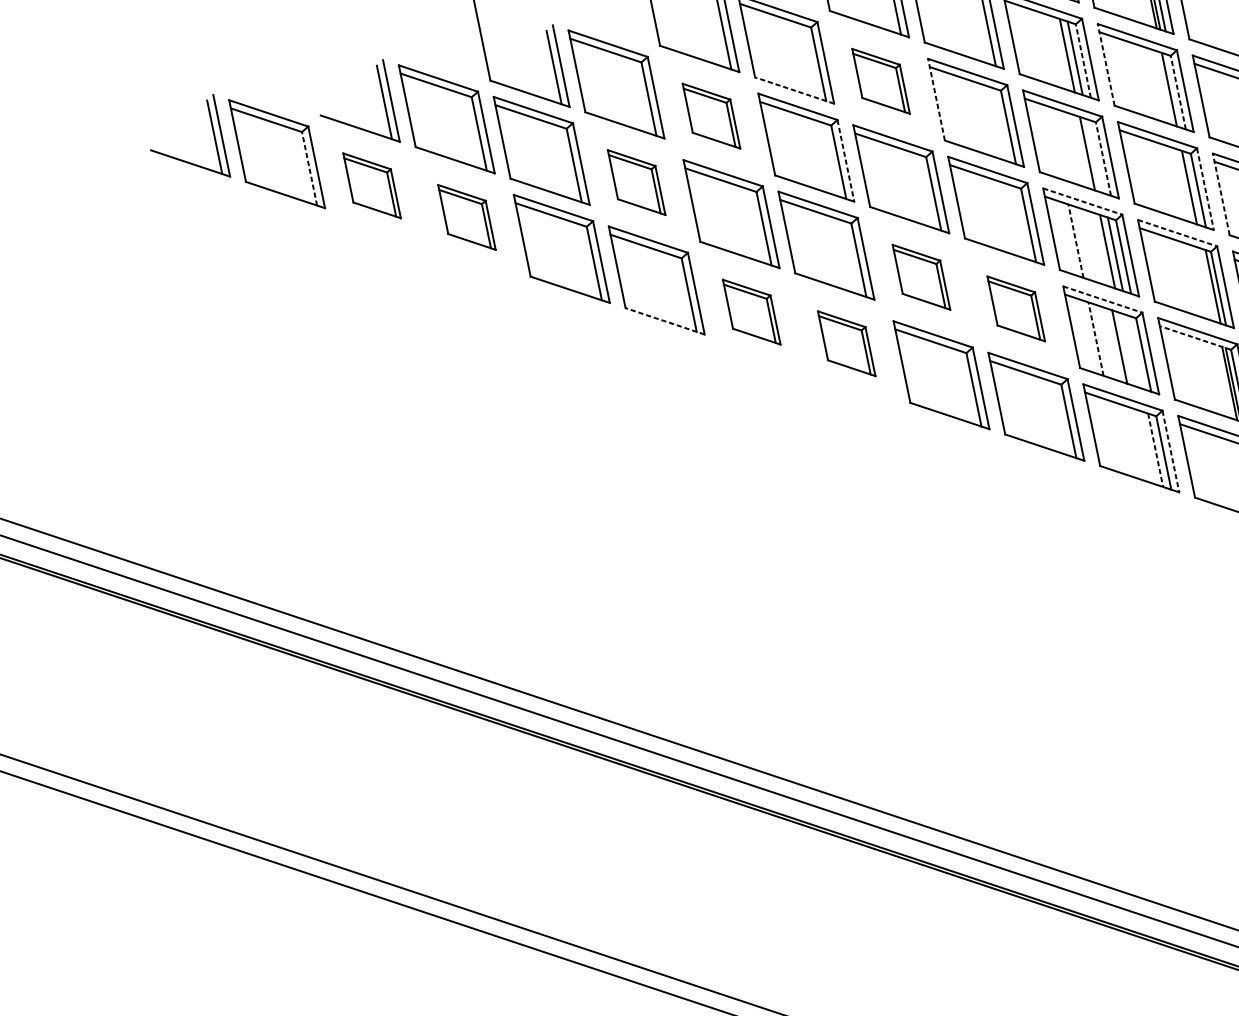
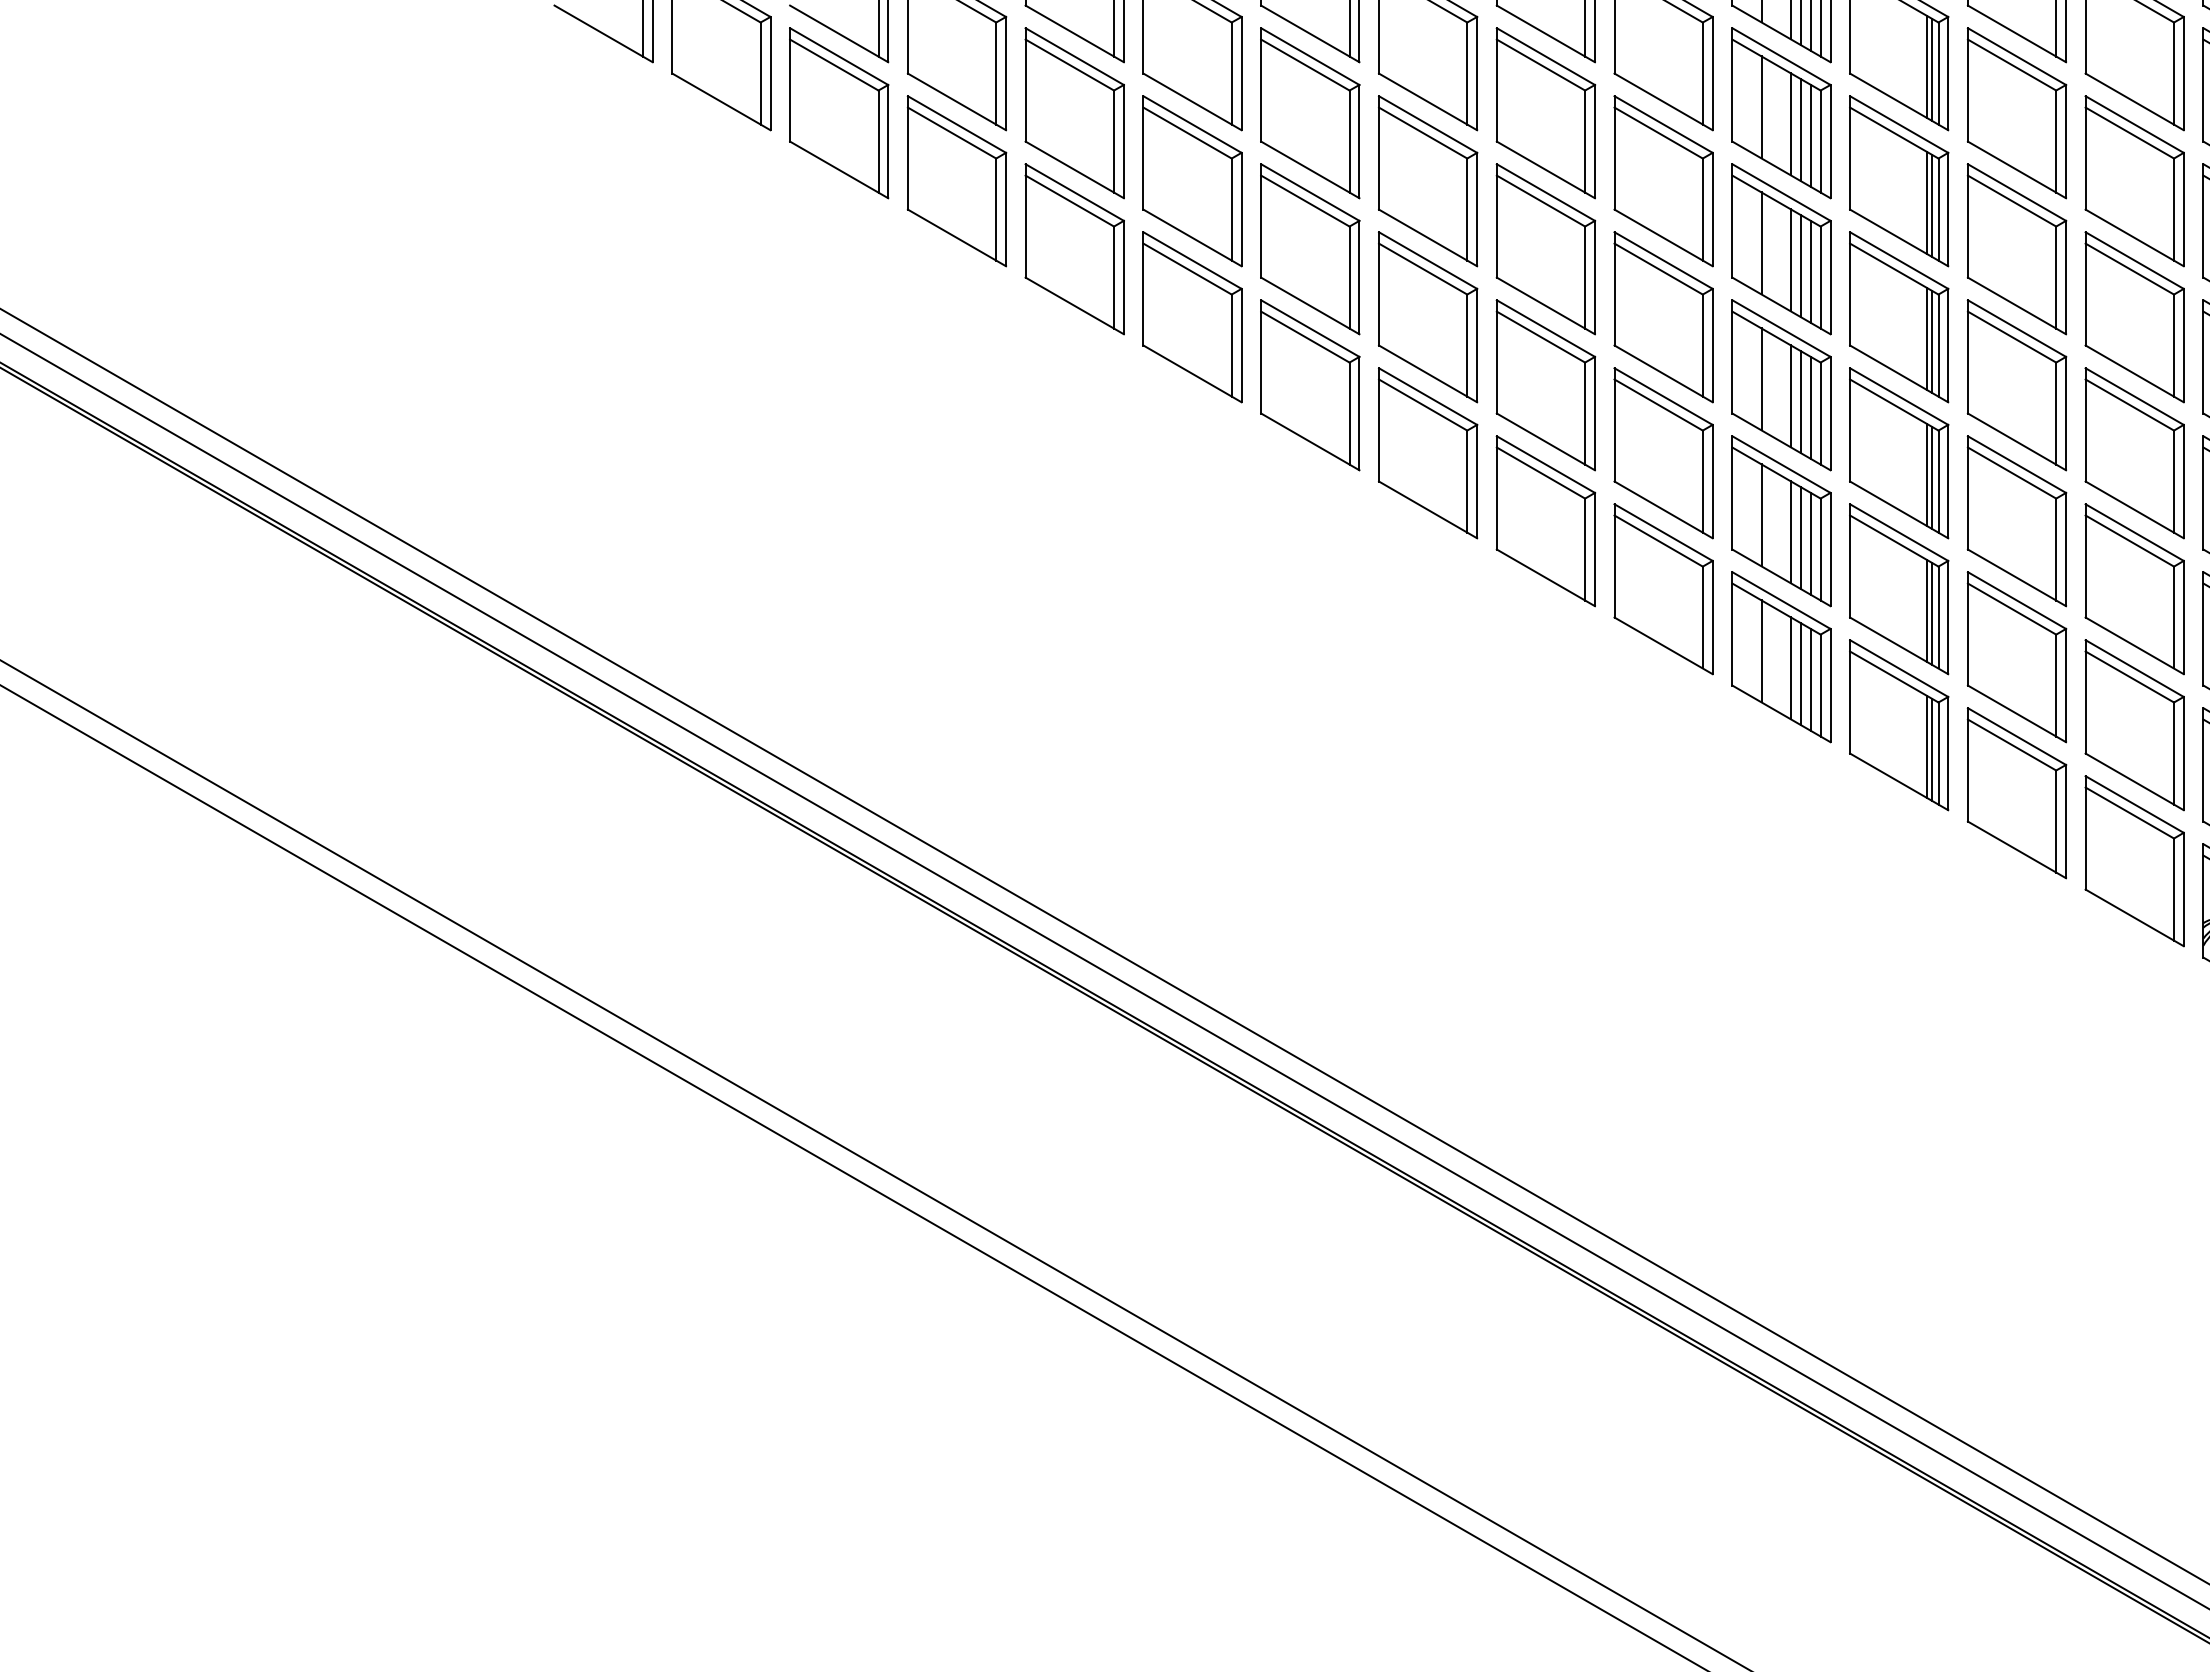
line: (1035, 45) -> (1761, 107), added
line: (1059, 53) -> (1790, 124), added
line: (1083, 61) -> (1820, 141), dashed -> solid
line: (1106, 64) -> (1850, 152), dashed -> solid
part: (880, 81) -> (1545, 113), size x1.67
line: (794, 90) -> (1428, 101), dashed -> solid
line: (1172, 90) -> (1931, 205), added
line: (1178, 92) -> (1938, 209), dashed -> solid
line: (936, 99) -> (1614, 152), dashed -> solid
part: (711, 116) -> (1310, 113), size x1.67
line: (1055, 143) -> (1761, 243), added
line: (1079, 151) -> (1790, 260), added
line: (1095, 156) -> (1810, 271), added
line: (1103, 159) -> (1820, 277), dashed -> solid
line: (846, 160) -> (1477, 209), dashed -> solid
line: (309, 168) -> (760, 73), dashed -> solid
part: (636, 182) -> (1192, 181), size x1.67
part: (372, 185) -> (839, 113), size x1.67
line: (1192, 188) -> (1931, 341), added
line: (1205, 189) -> (1948, 345), dashed -> solid
line: (1220, 194) -> (1967, 356), dashed -> solid
line: (1082, 201) -> (1781, 328), dashed -> solid
part: (466, 217) -> (956, 181), size x1.67
line: (1177, 233) -> (1899, 396), dashed -> solid
line: (1075, 240) -> (1761, 378), dashed -> solid
line: (1099, 249) -> (1790, 396), added
part: (921, 277) -> (1545, 385), size x1.67
line: (1209, 285) -> (1927, 475), added
line: (1102, 299) -> (1781, 464), dashed -> solid
part: (1016, 309) -> (1663, 453), size x1.67
part: (751, 312) -> (1310, 385), size x1.67
line: (665, 321) -> (1192, 373), dashed -> solid
line: (1194, 337) -> (1893, 540), dashed -> solid
line: (1096, 339) -> (1761, 515), dashed -> solid
part: (846, 343) -> (1428, 453), size x1.67
line: (1127, 350) -> (1800, 538), added
line: (1135, 352) -> (1810, 543), added
line: (1116, 437) -> (1761, 651), added
line: (1139, 445) -> (1790, 668), added
line: (1147, 448) -> (1800, 674), added
line: (1155, 450) -> (1810, 679), dashed -> solid
line: (1170, 451) -> (1830, 685), dashed -> solid

